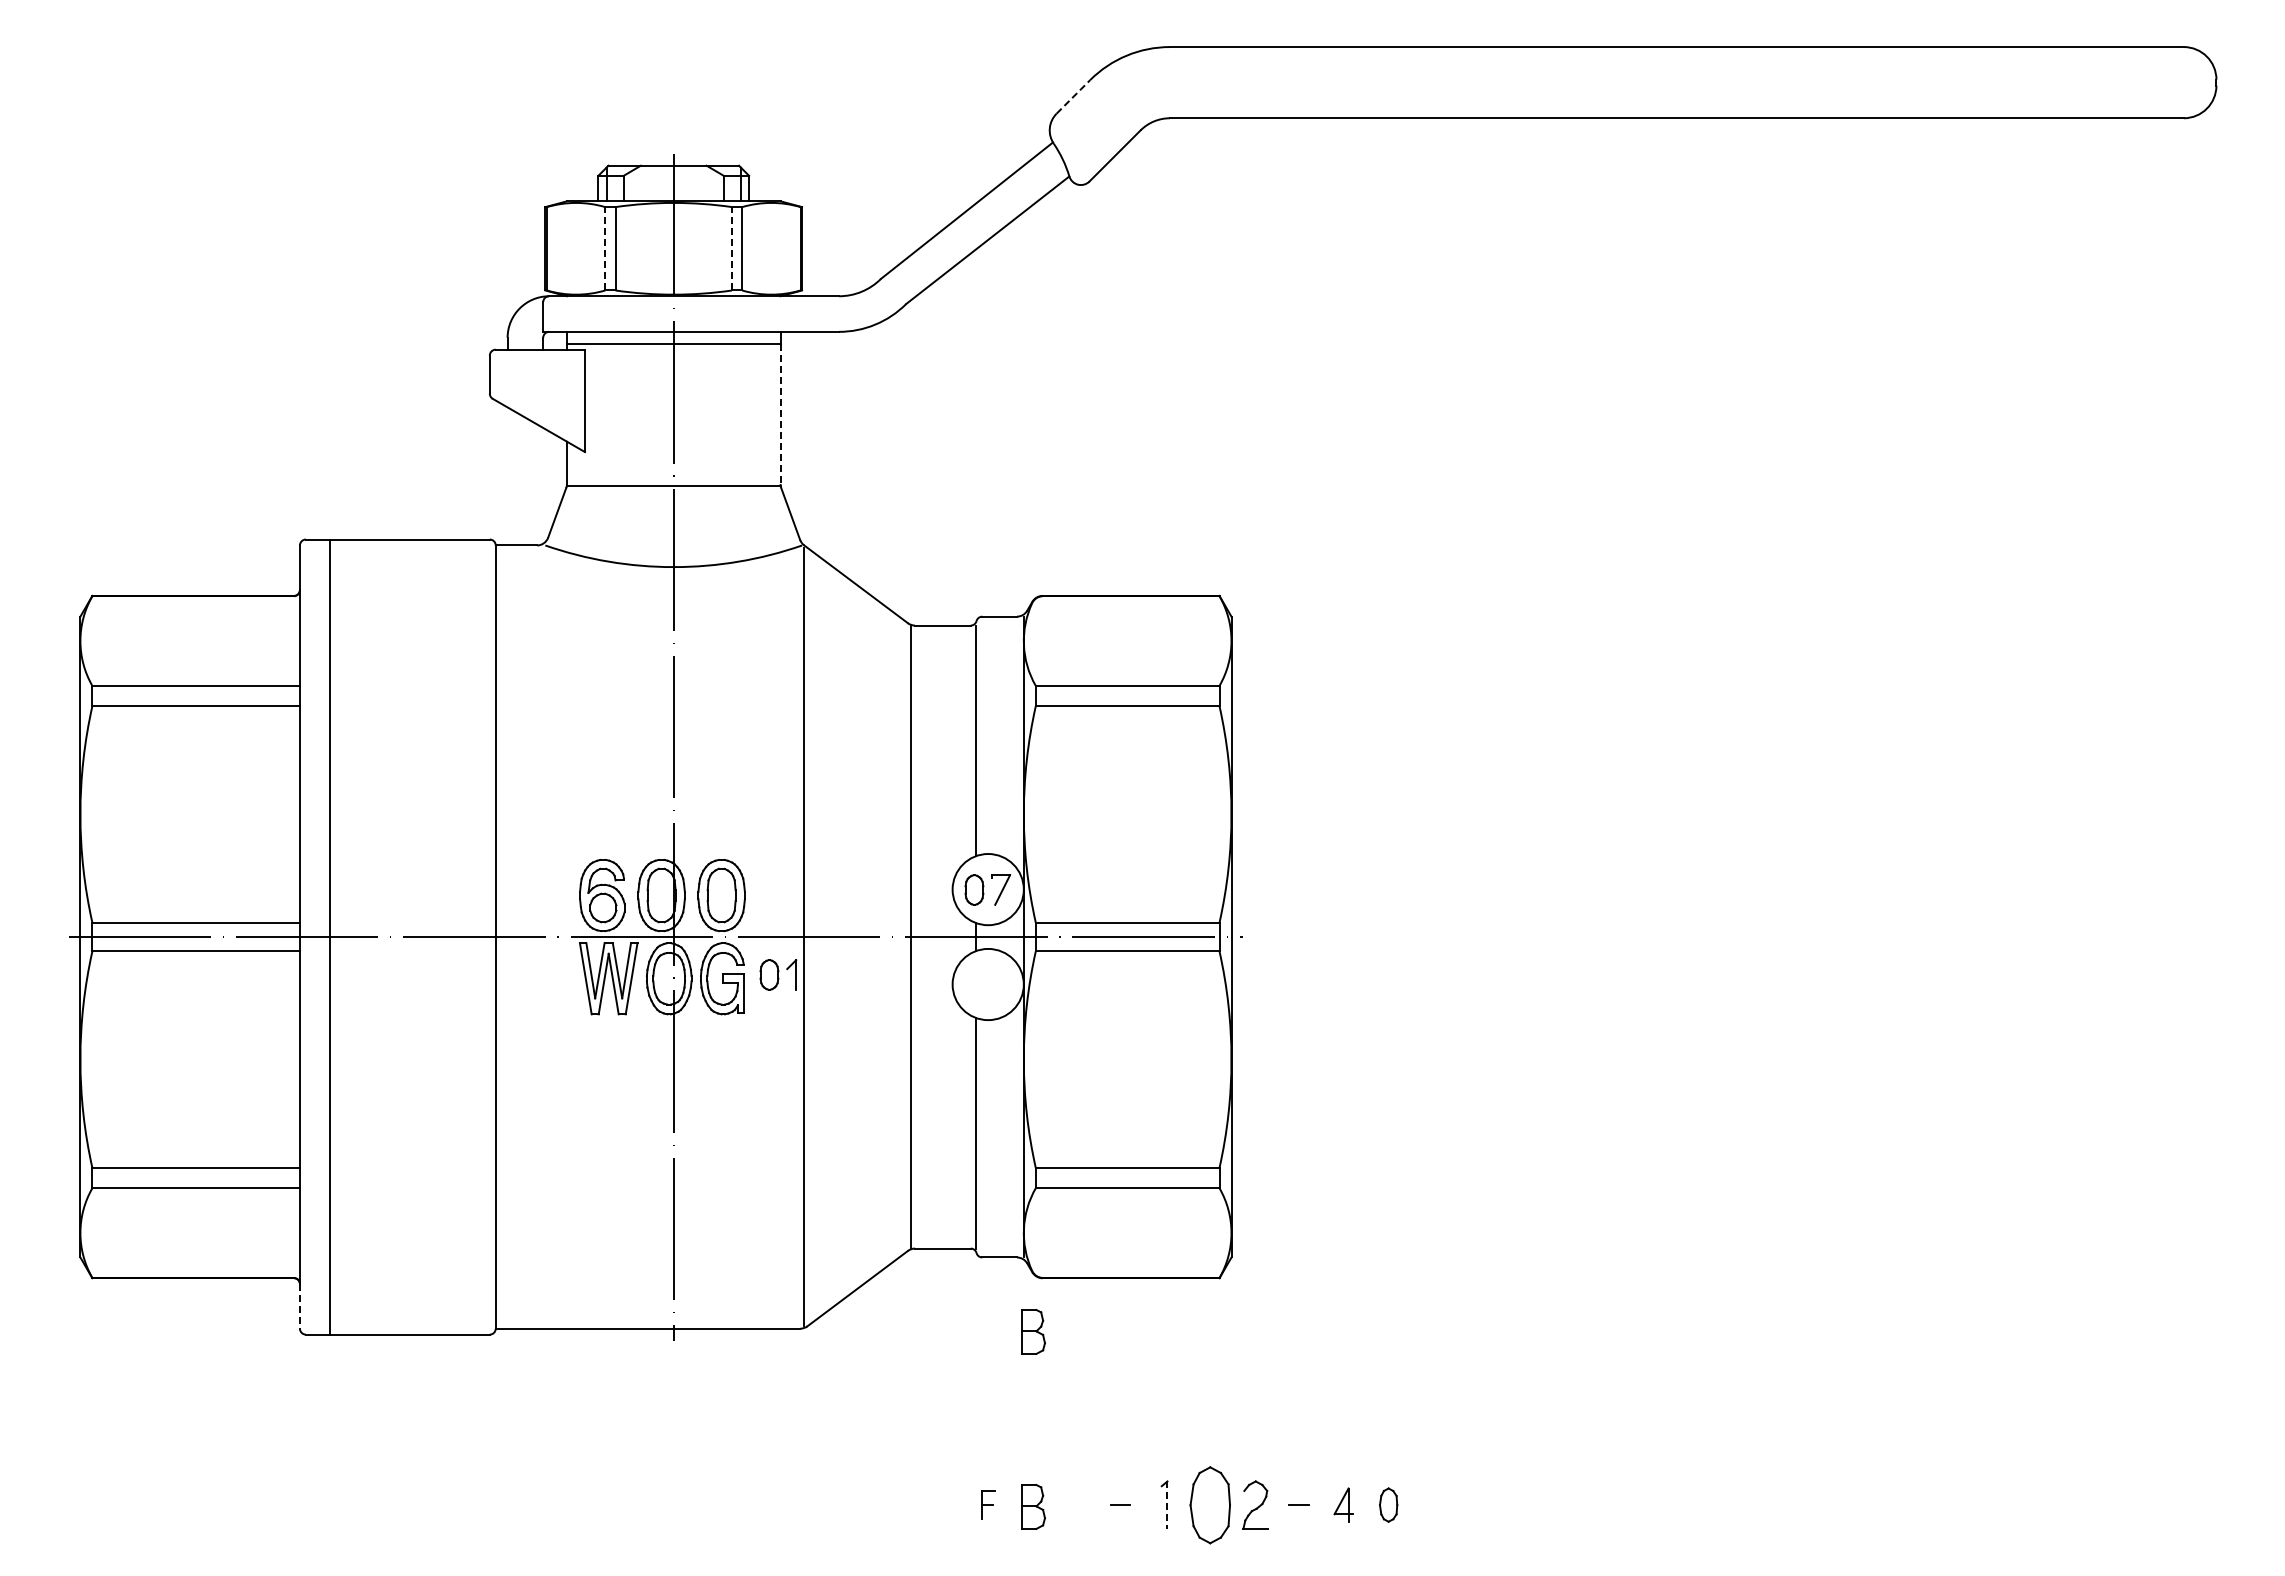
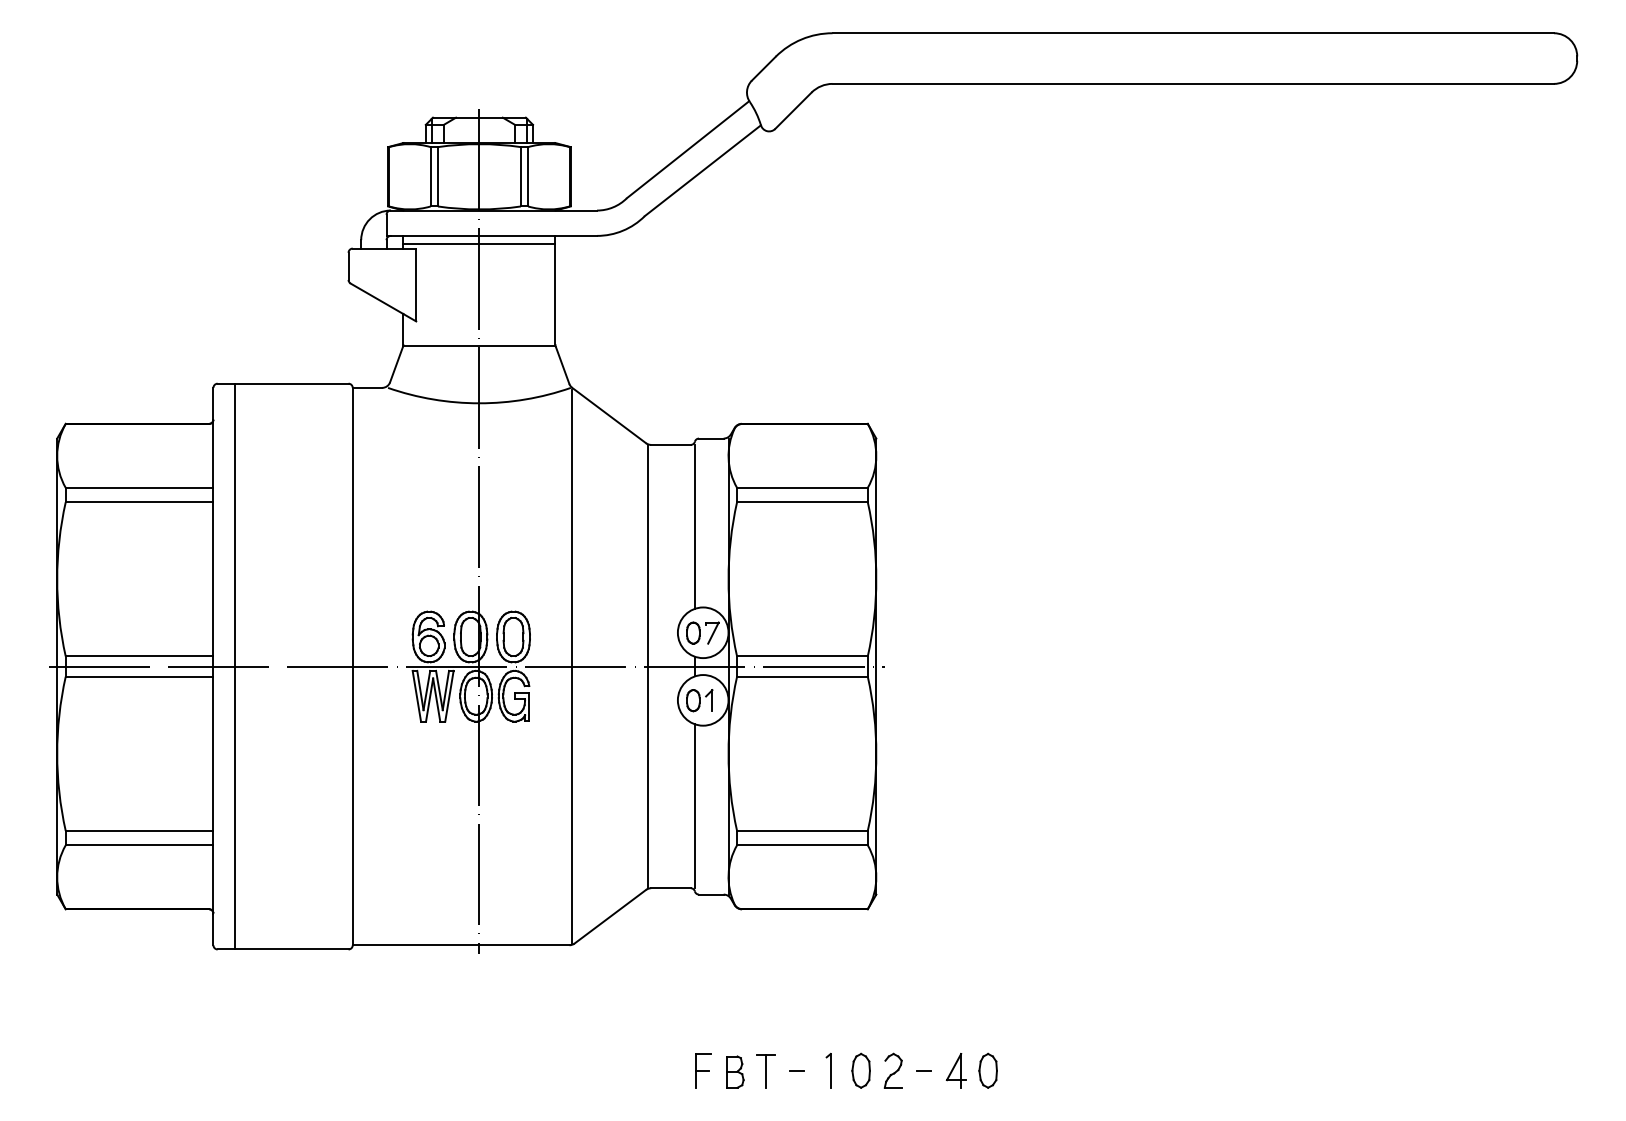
line: (1073, 96) -> (763, 68), dashed -> solid
line: (605, 248) -> (430, 176), dashed -> solid
line: (731, 248) -> (520, 176), dashed -> solid
line: (780, 414) -> (555, 294), dashed -> solid
part: (778, 974) -> (699, 700), moved
line: (299, 1306) -> (213, 929), dashed -> solid
part: (1033, 1331) -> (735, 947), removed
part: (988, 1504) -> (703, 1070), size x1.67
part: (1209, 1504) -> (860, 1070), size x0.62
part: (1343, 1504) -> (956, 1070), size x1.43
part: (1388, 1504) -> (988, 1070), size x1.43
part: (1076, 1505) -> (766, 1071), added
line: (1167, 1505) -> (830, 1071), dashed -> solid

